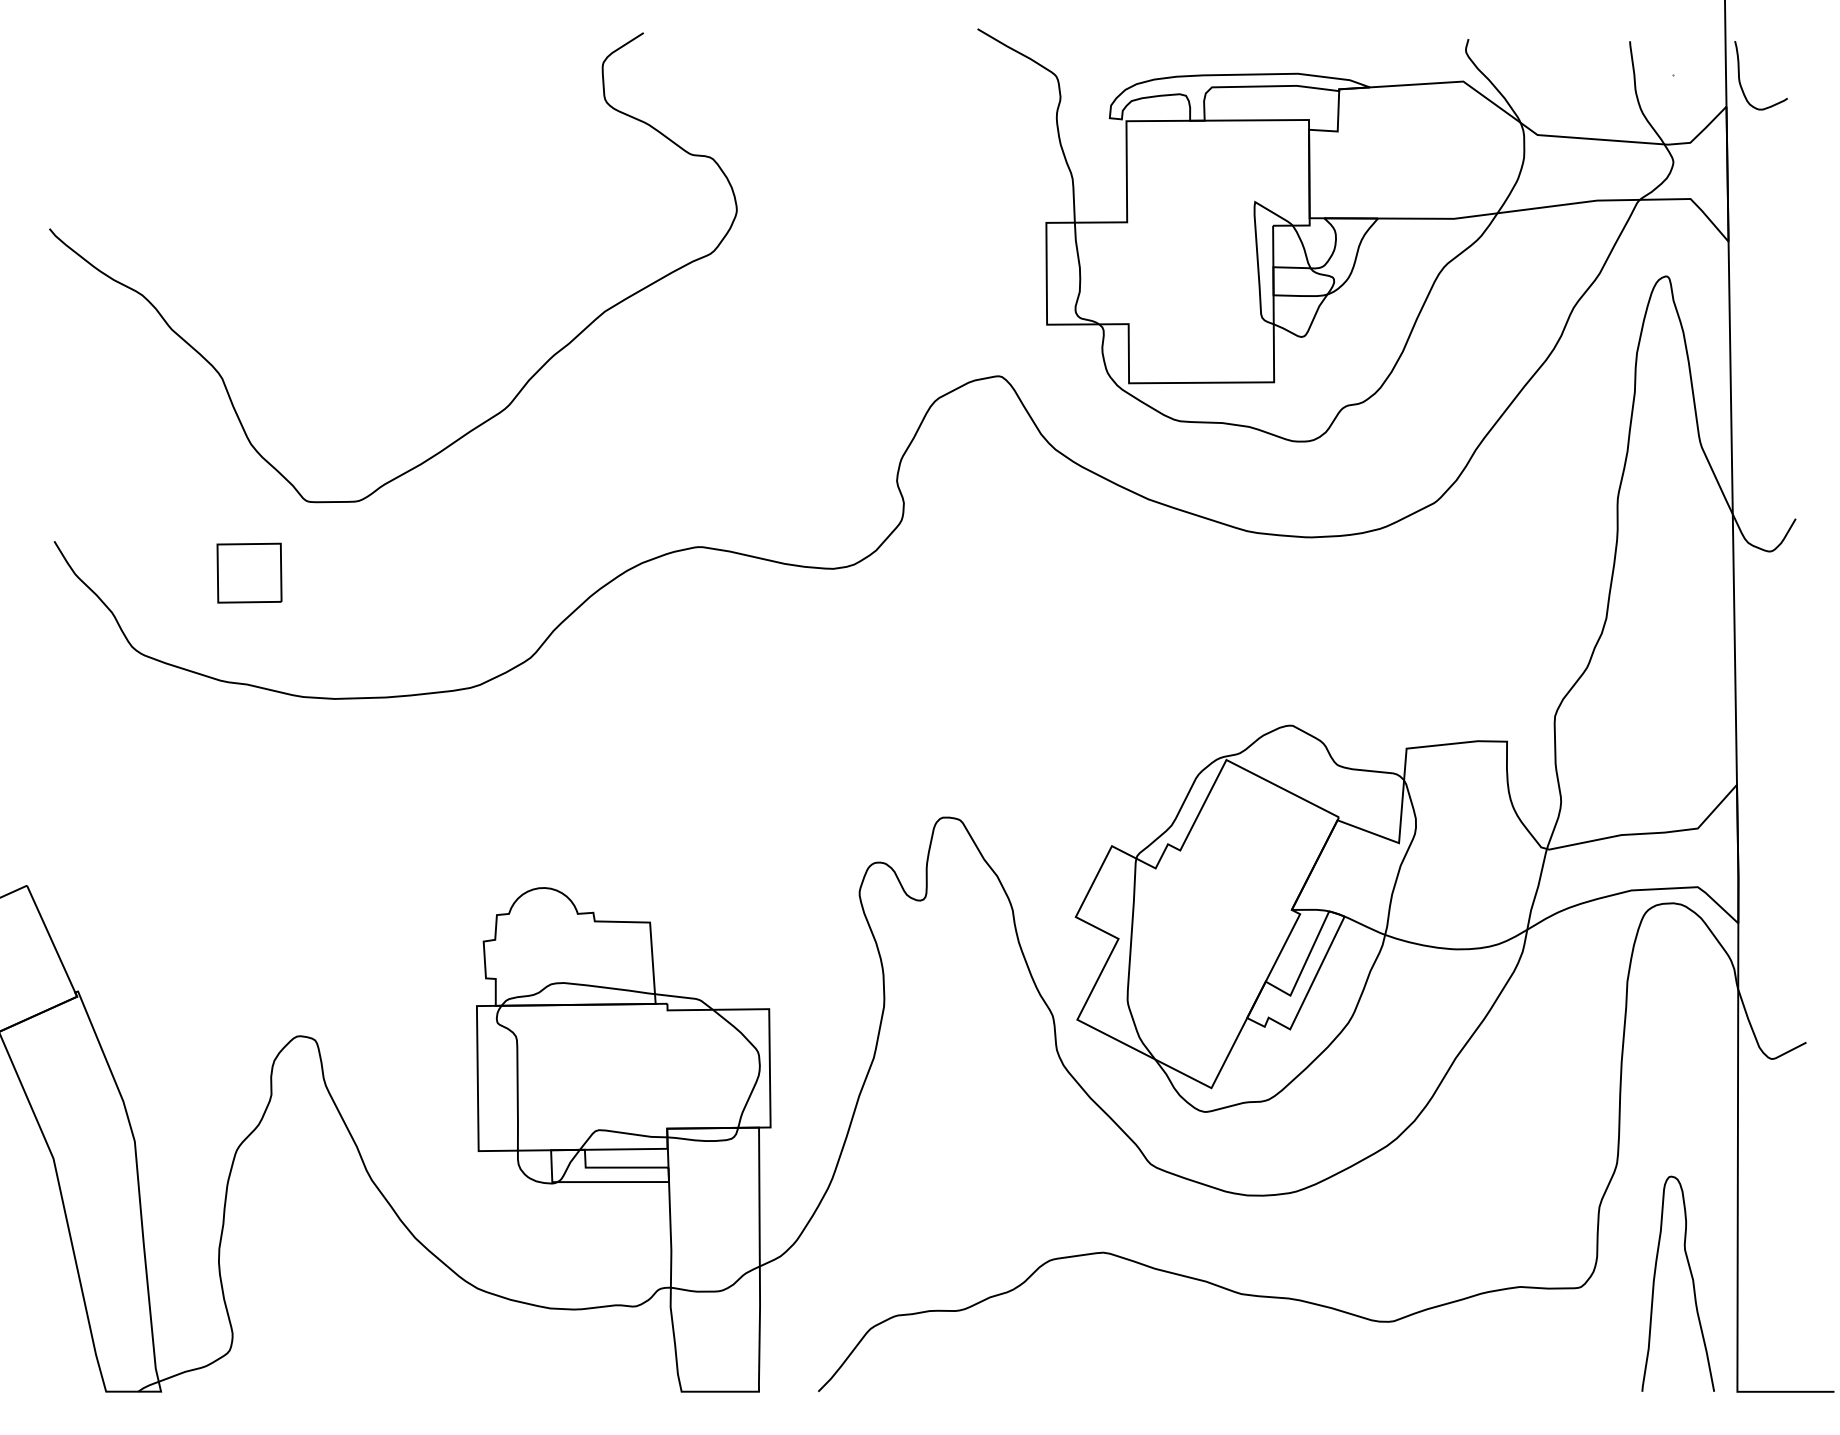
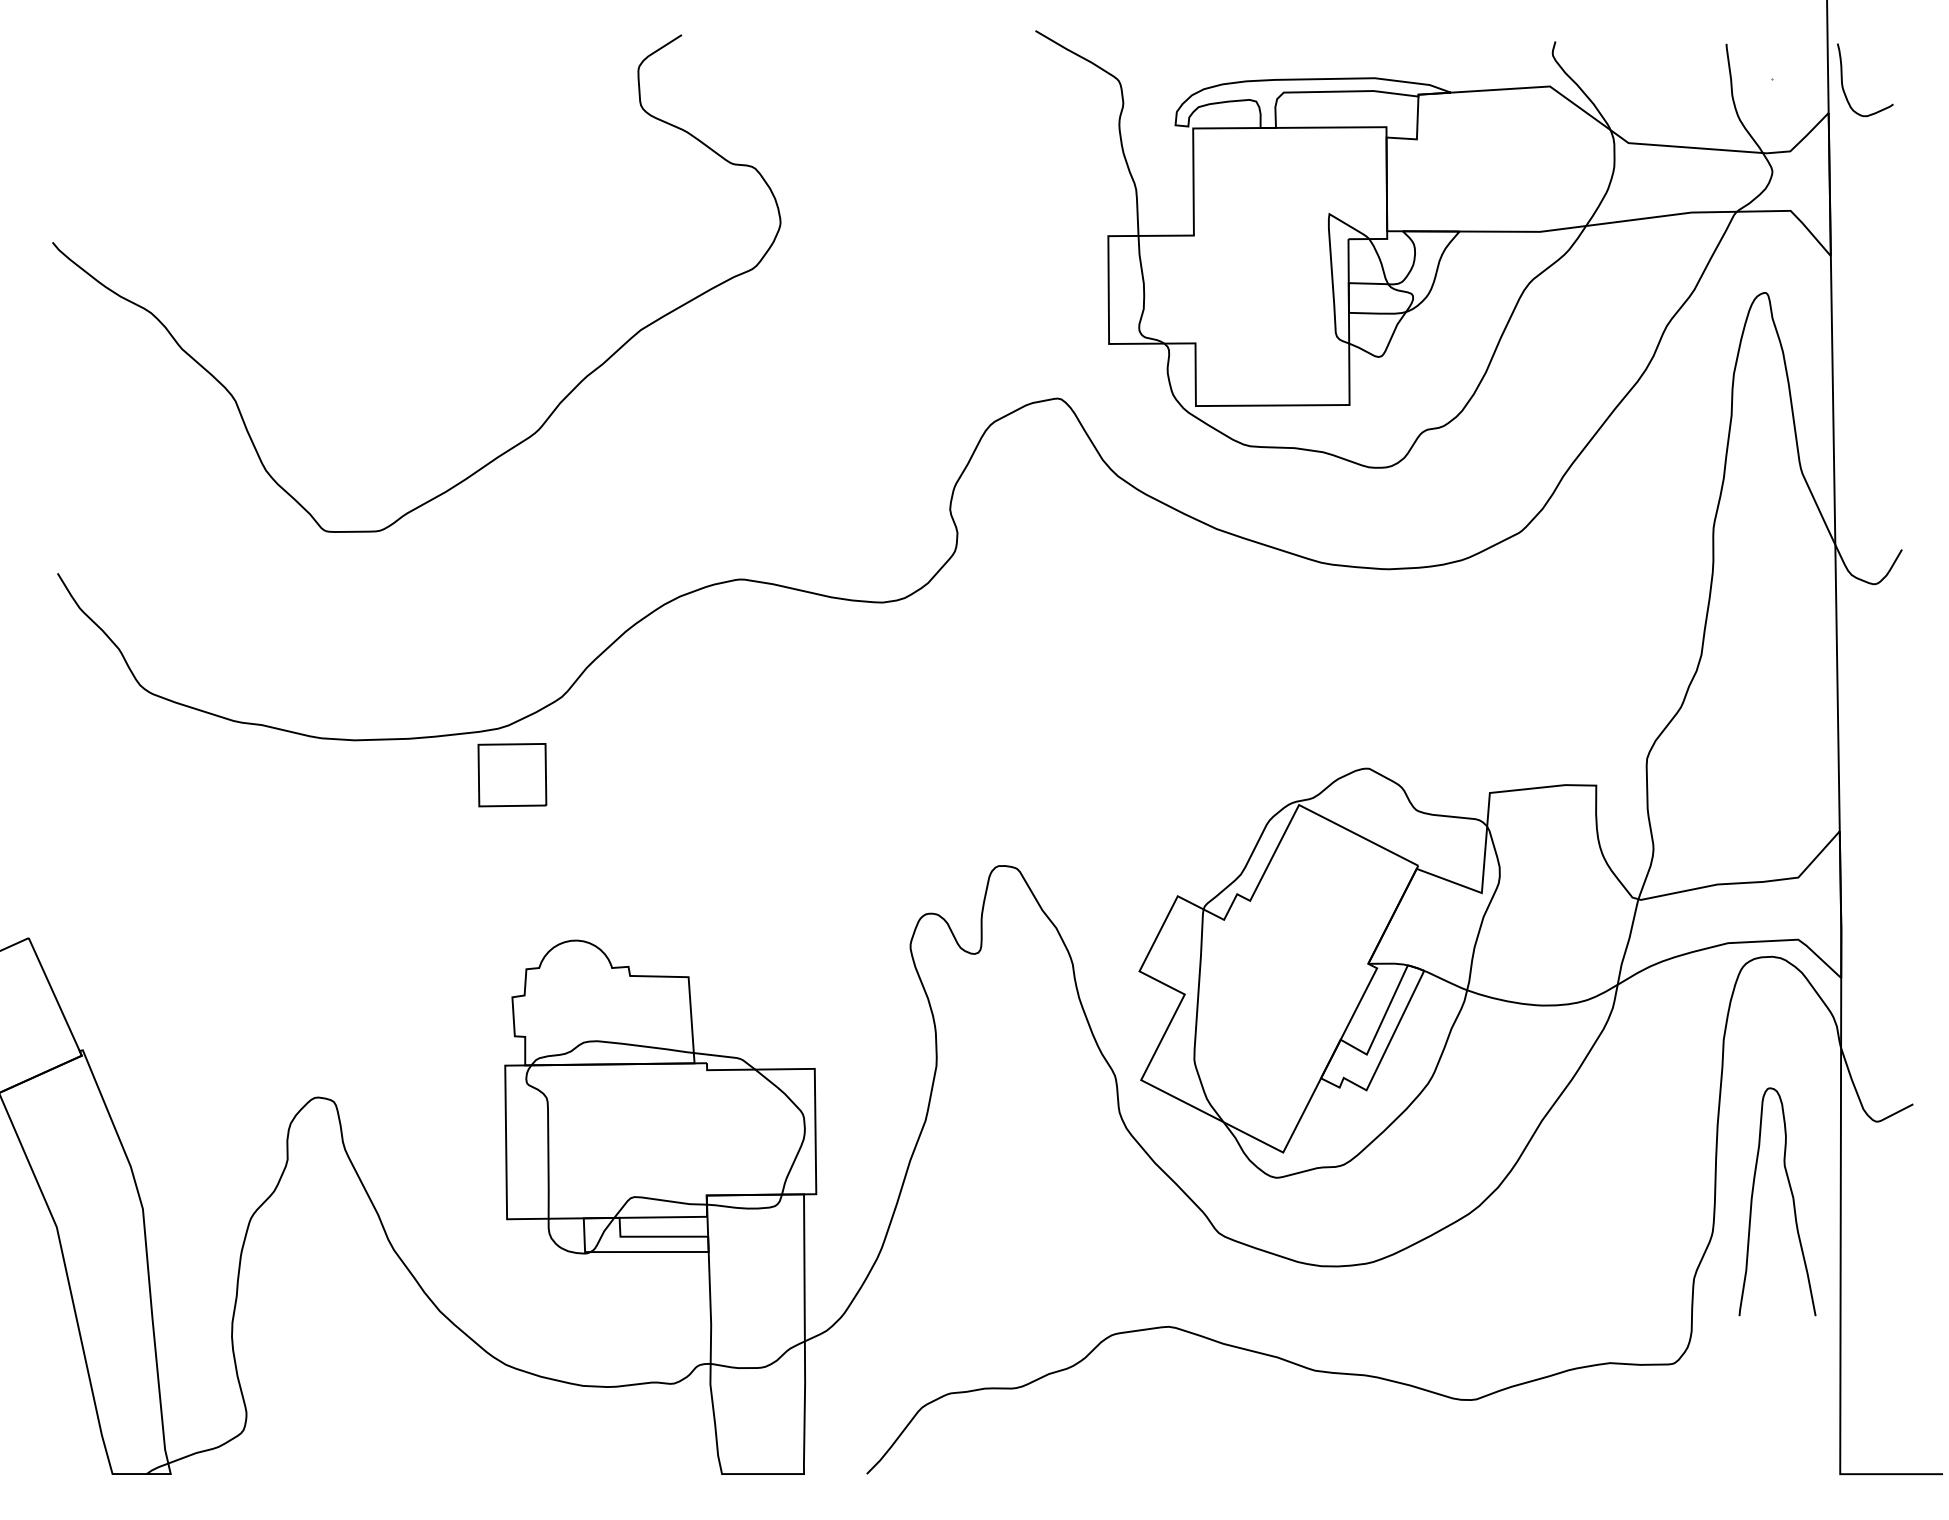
part: (249, 573) -> (512, 775), moved
curve: (1692, 1283) -> (1792, 1201), moved

